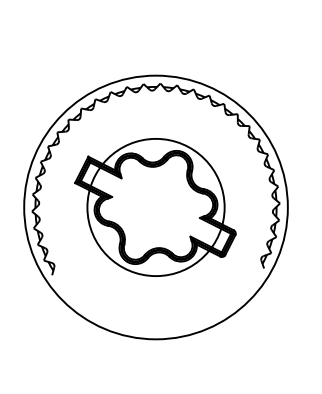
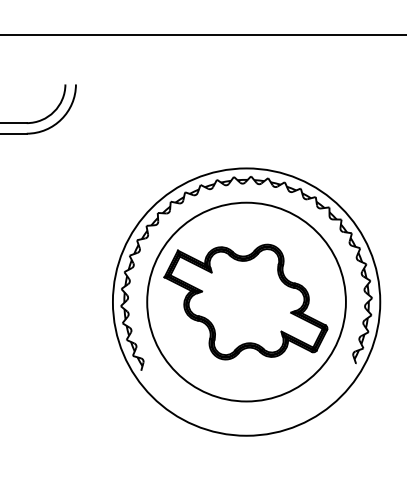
circle: (155, 206) -> (246, 301), size x1.43

